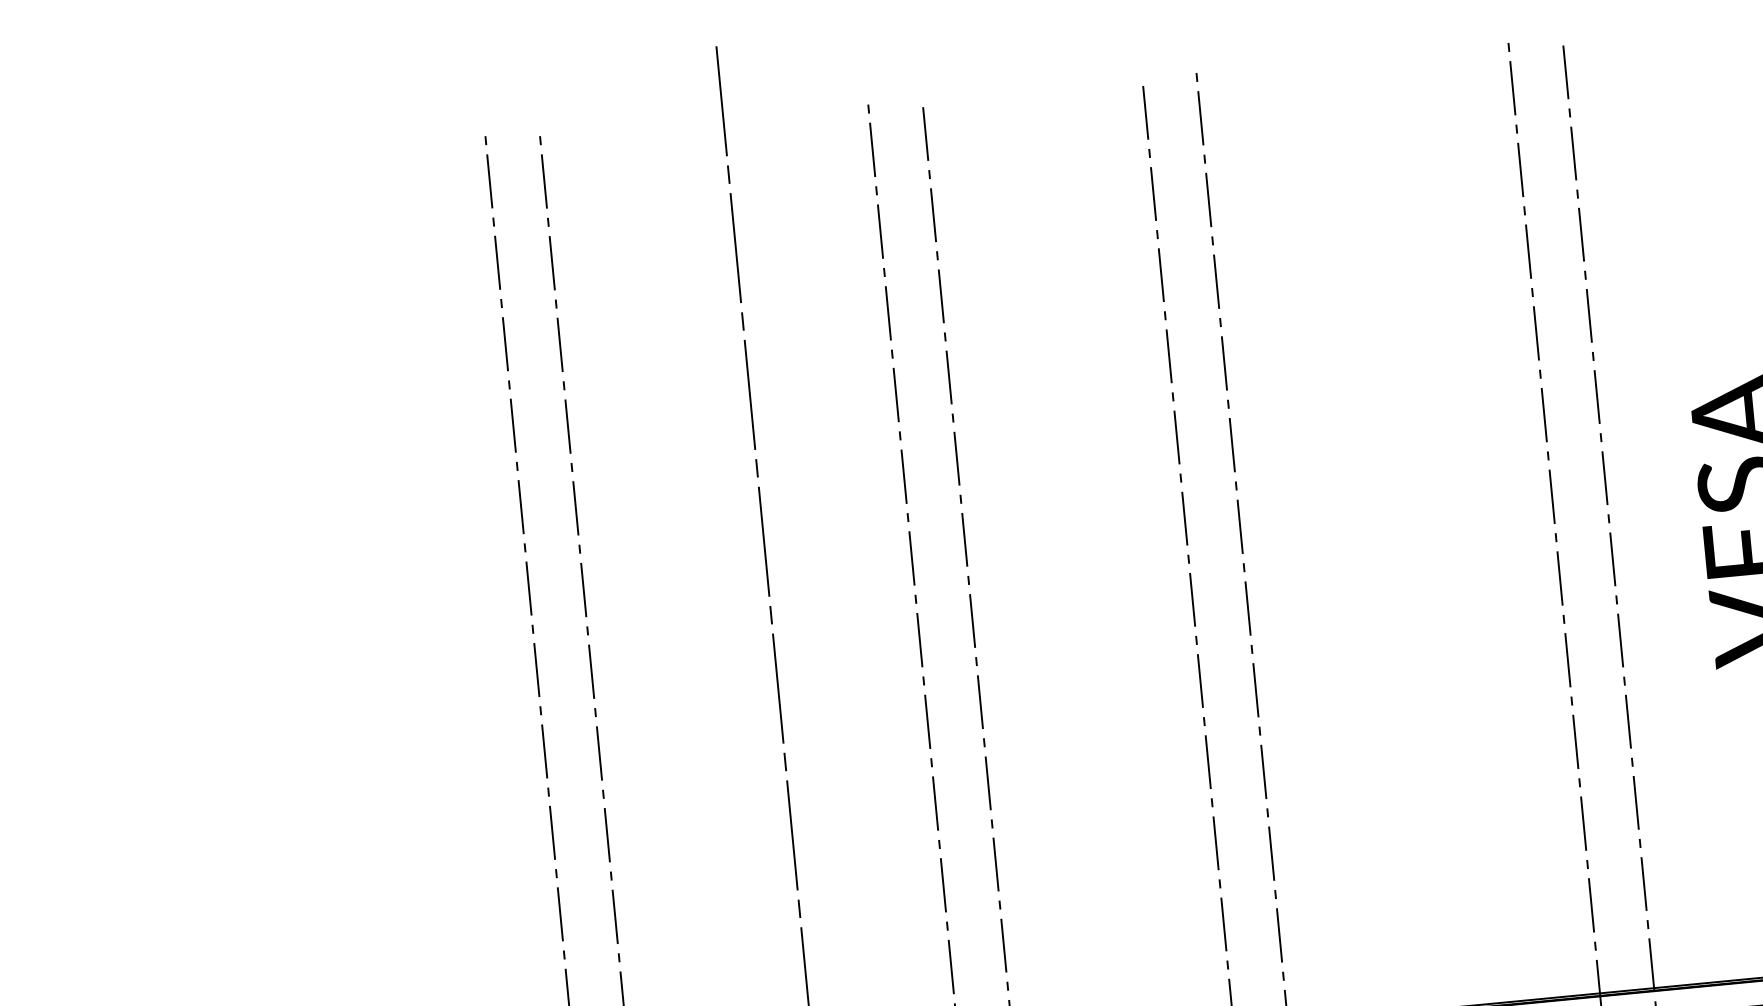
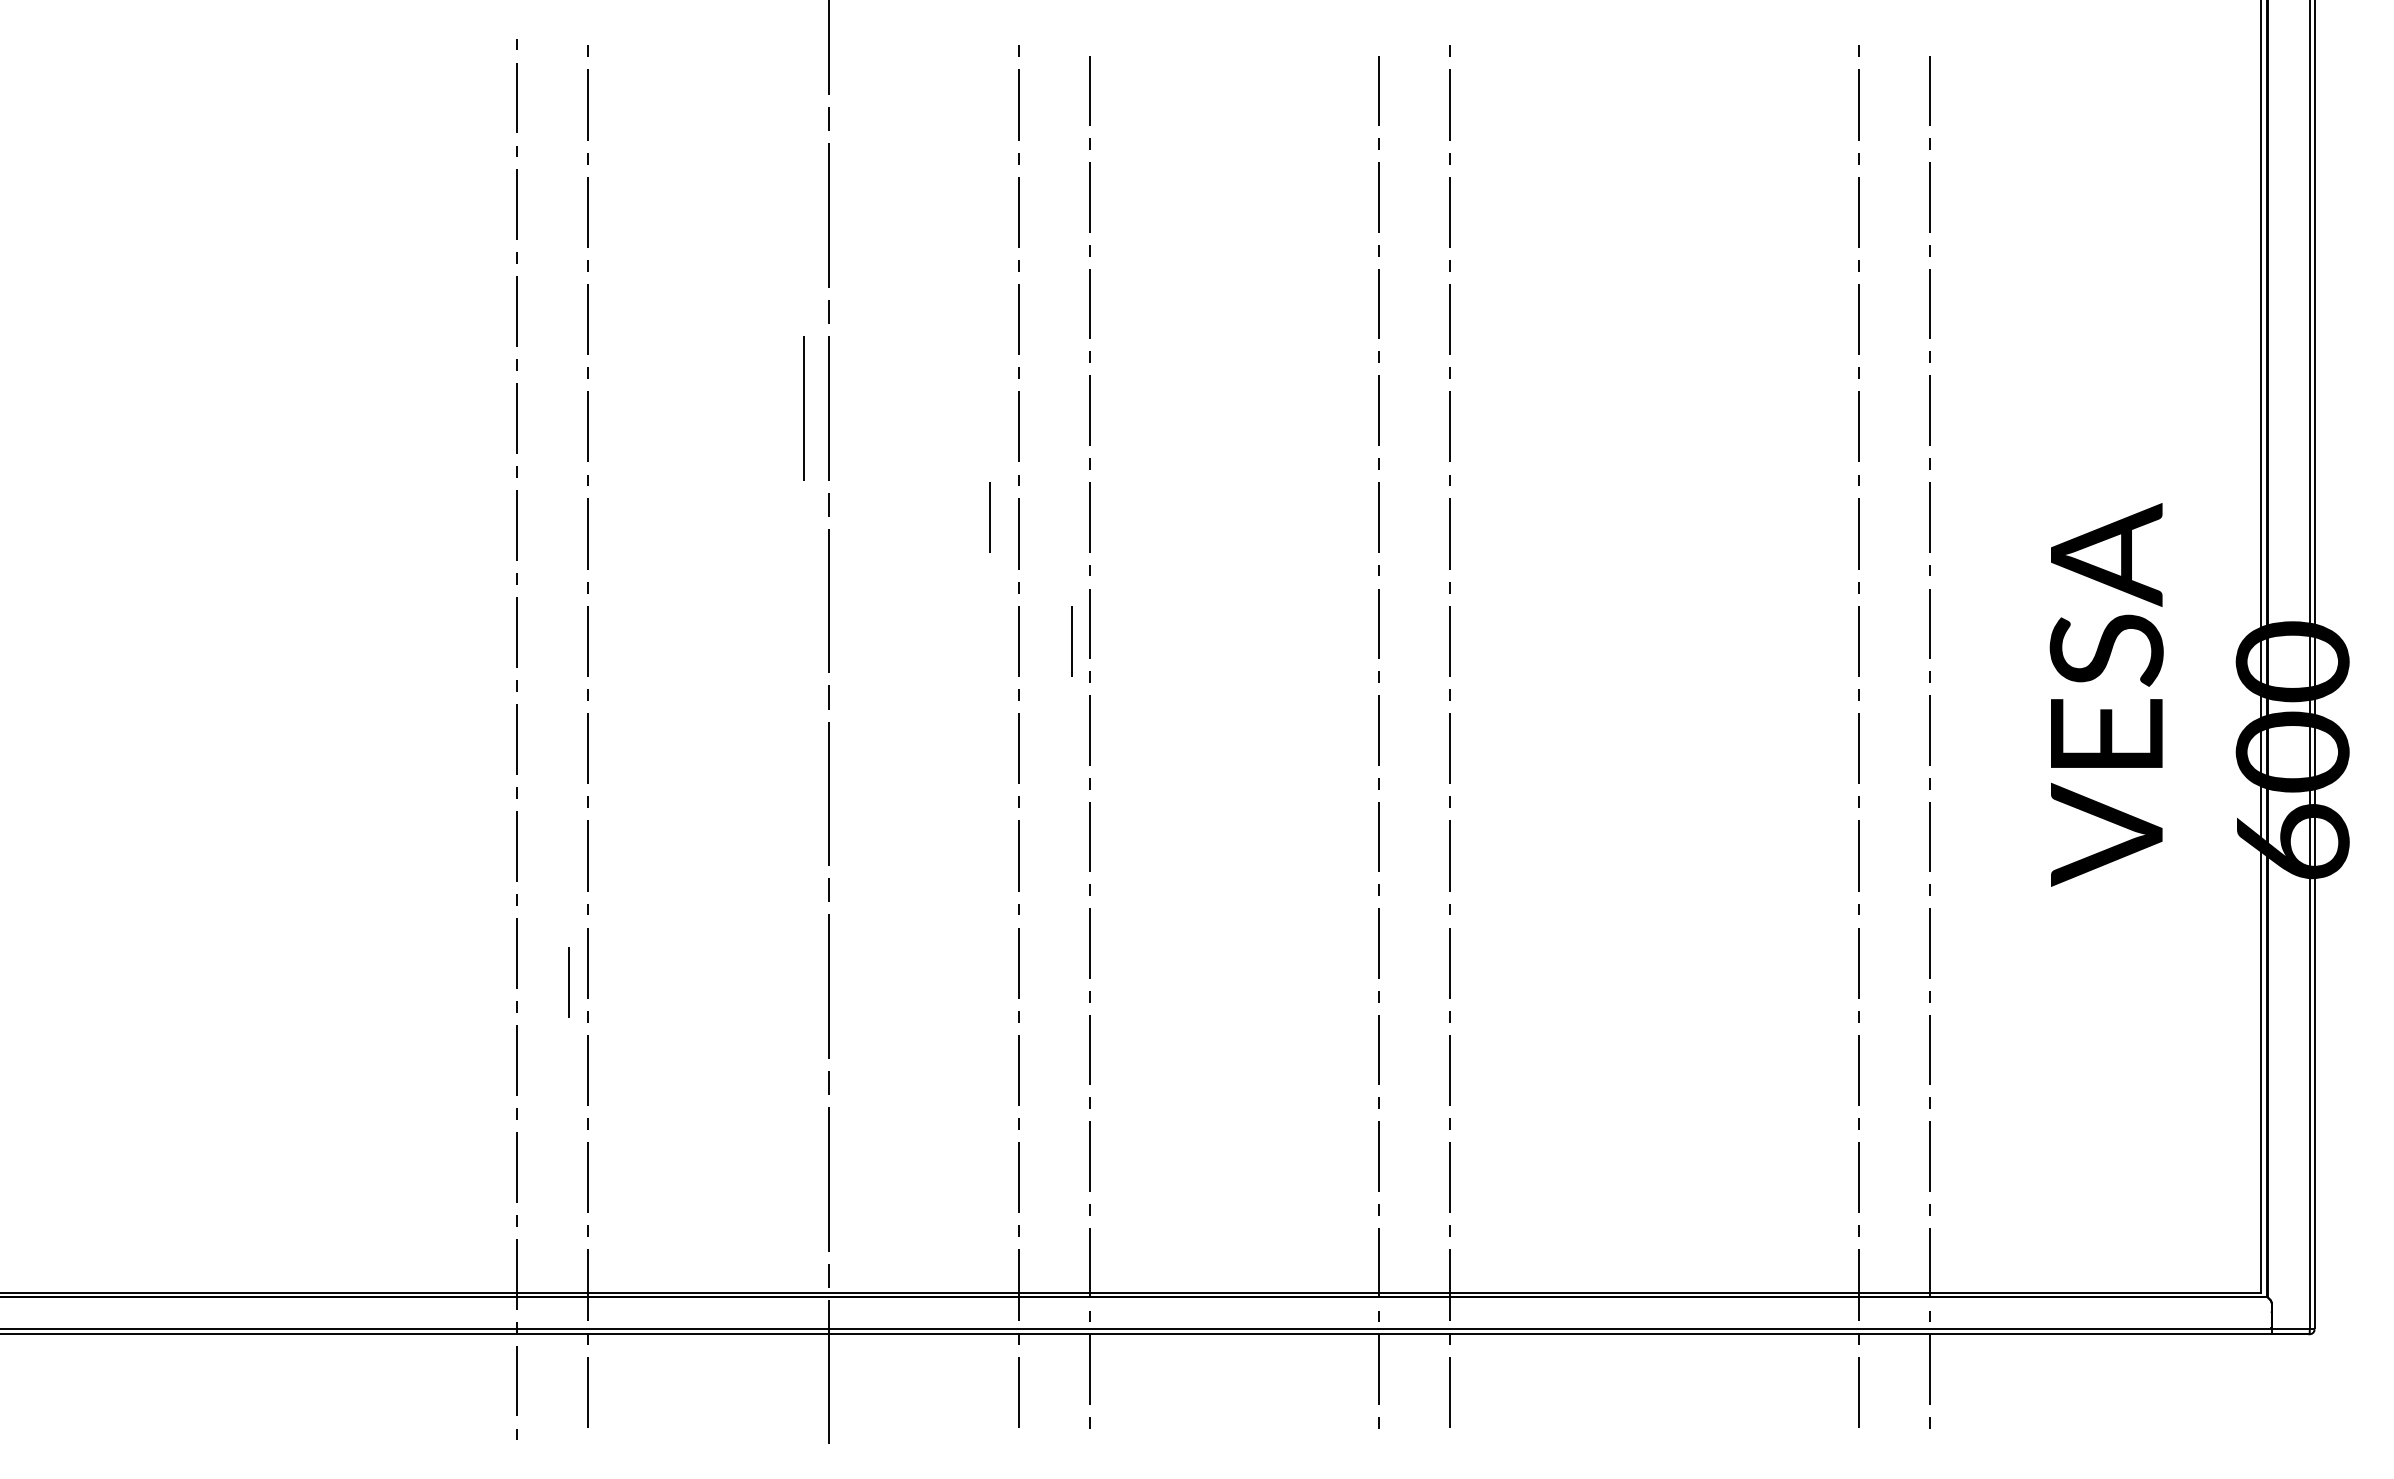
line: (730, 396) -> (803, 408), added
line: (880, 466) -> (989, 517), added
line: (952, 554) -> (1071, 641), added
line: (594, 851) -> (568, 982), added

